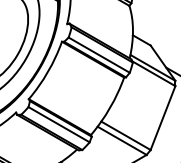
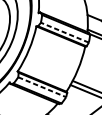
line: (98, 54) -> (64, 32), solid -> dashed
line: (59, 124) -> (42, 87), solid -> dashed

